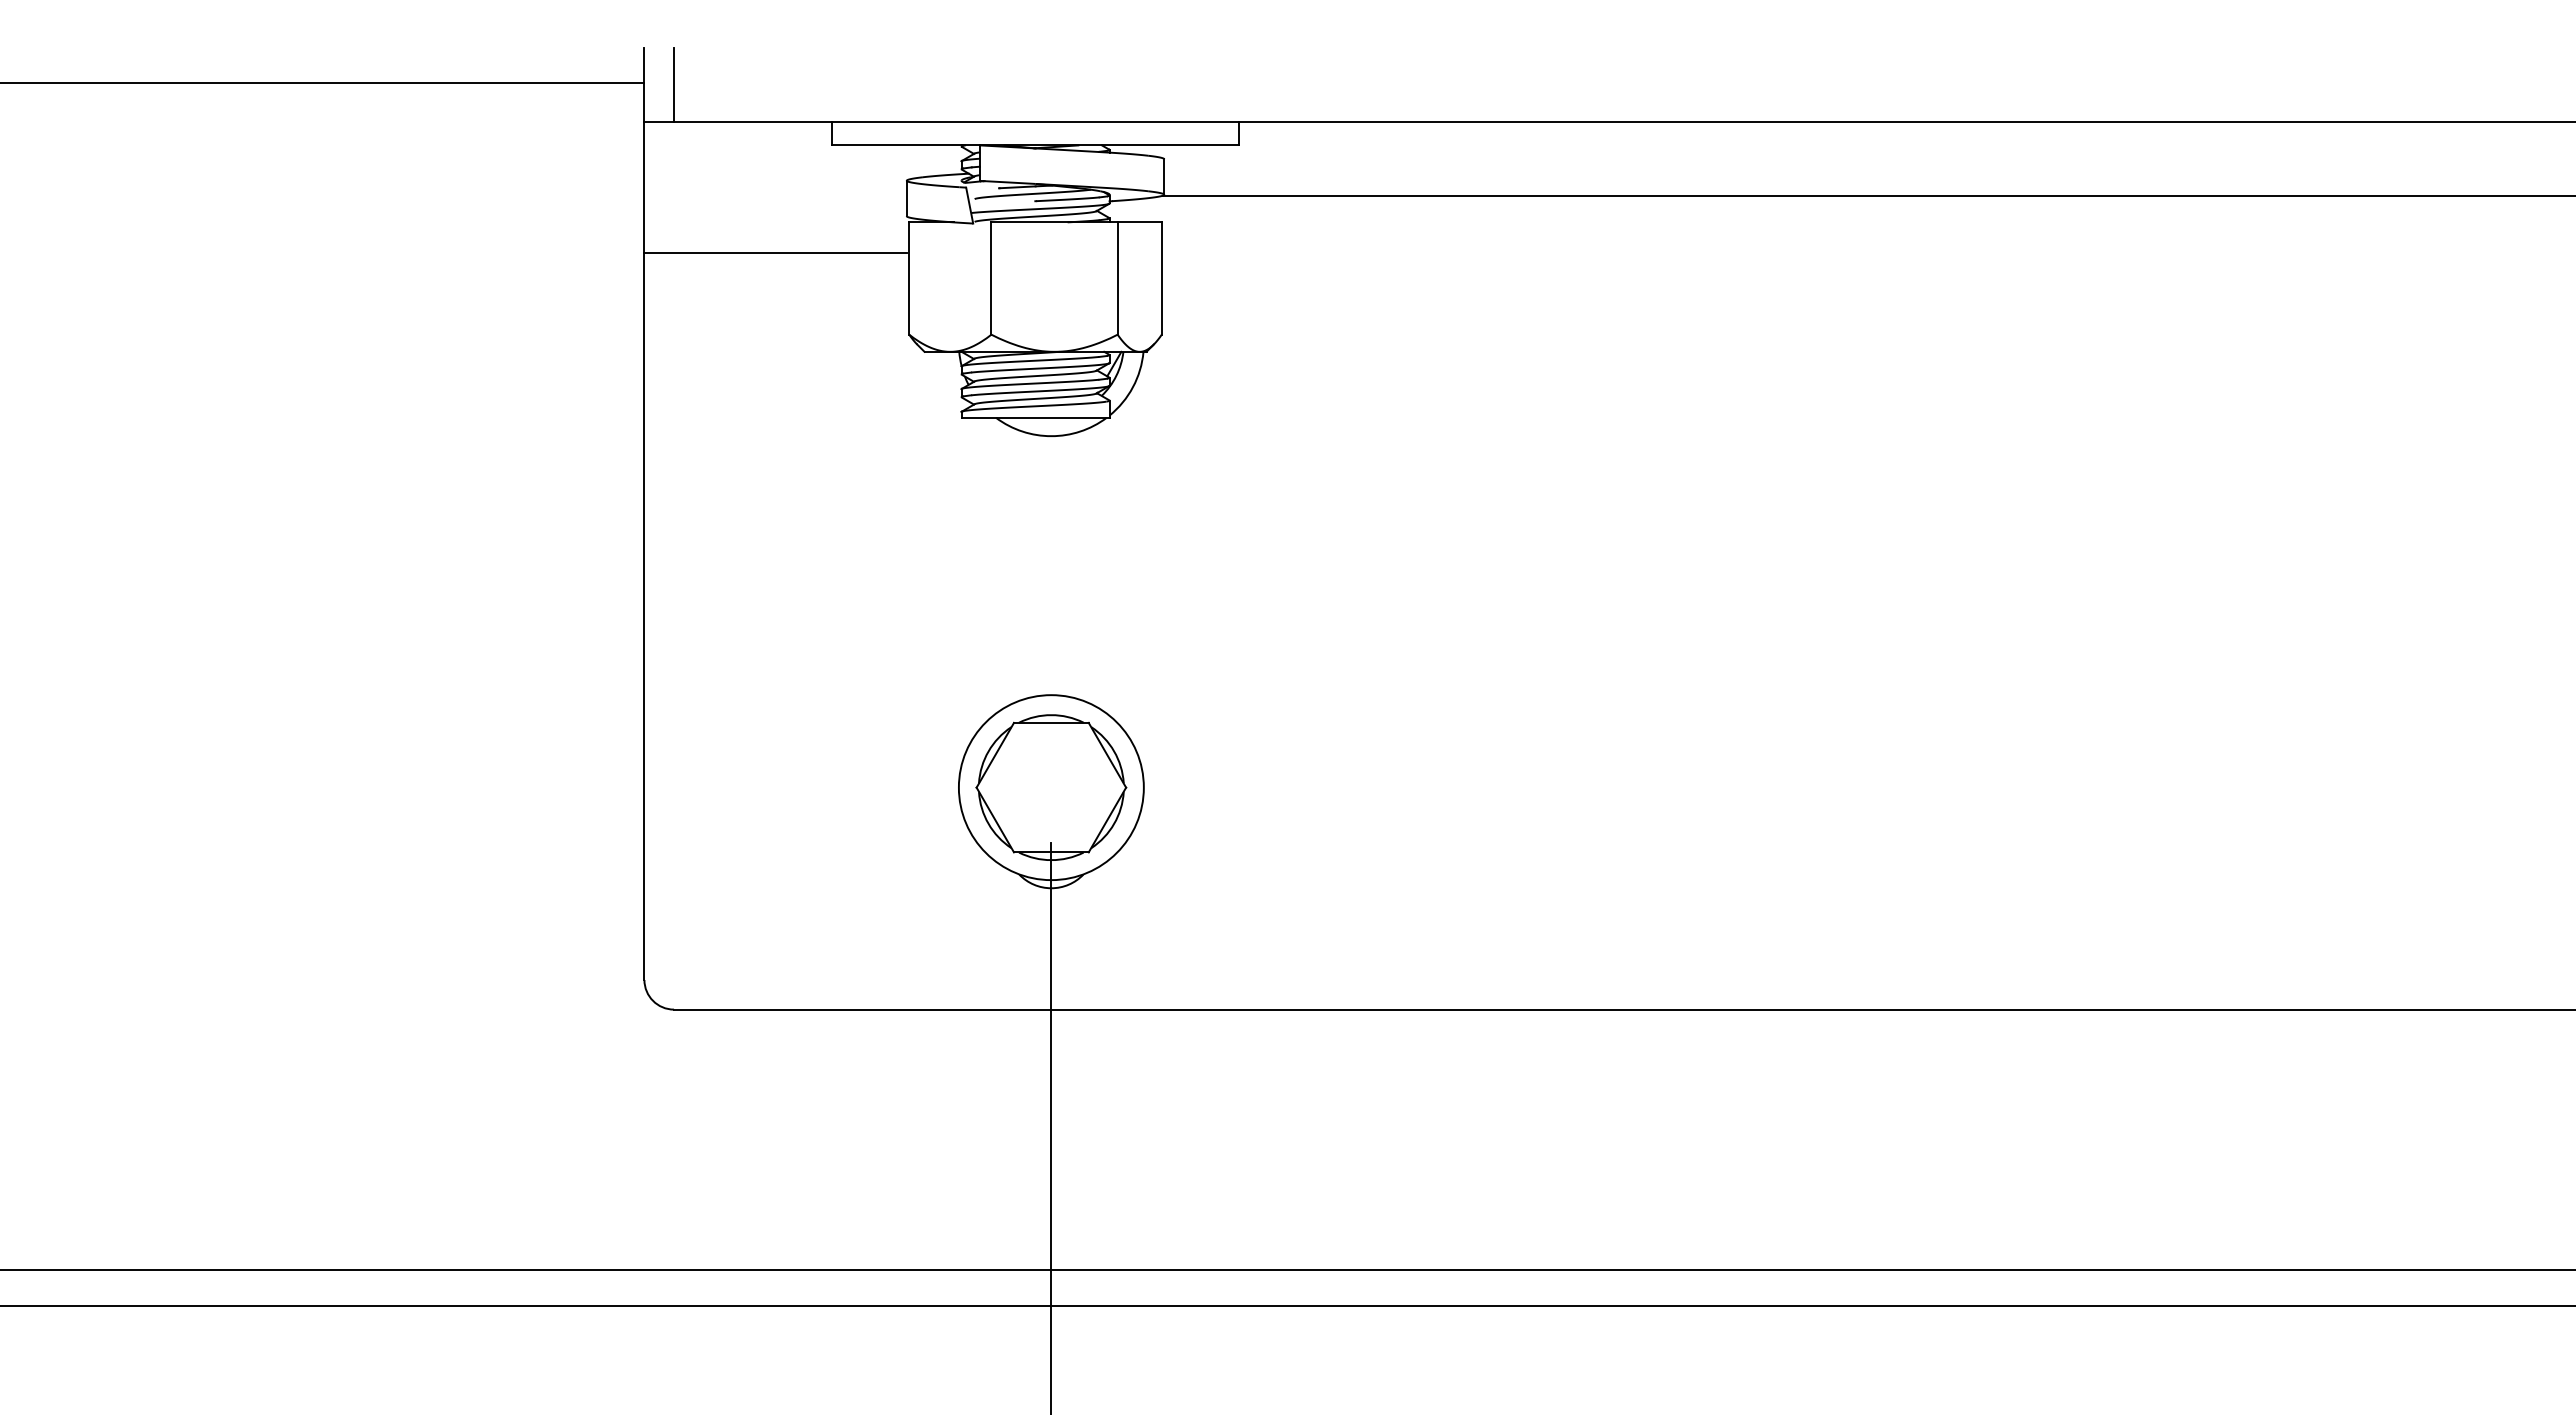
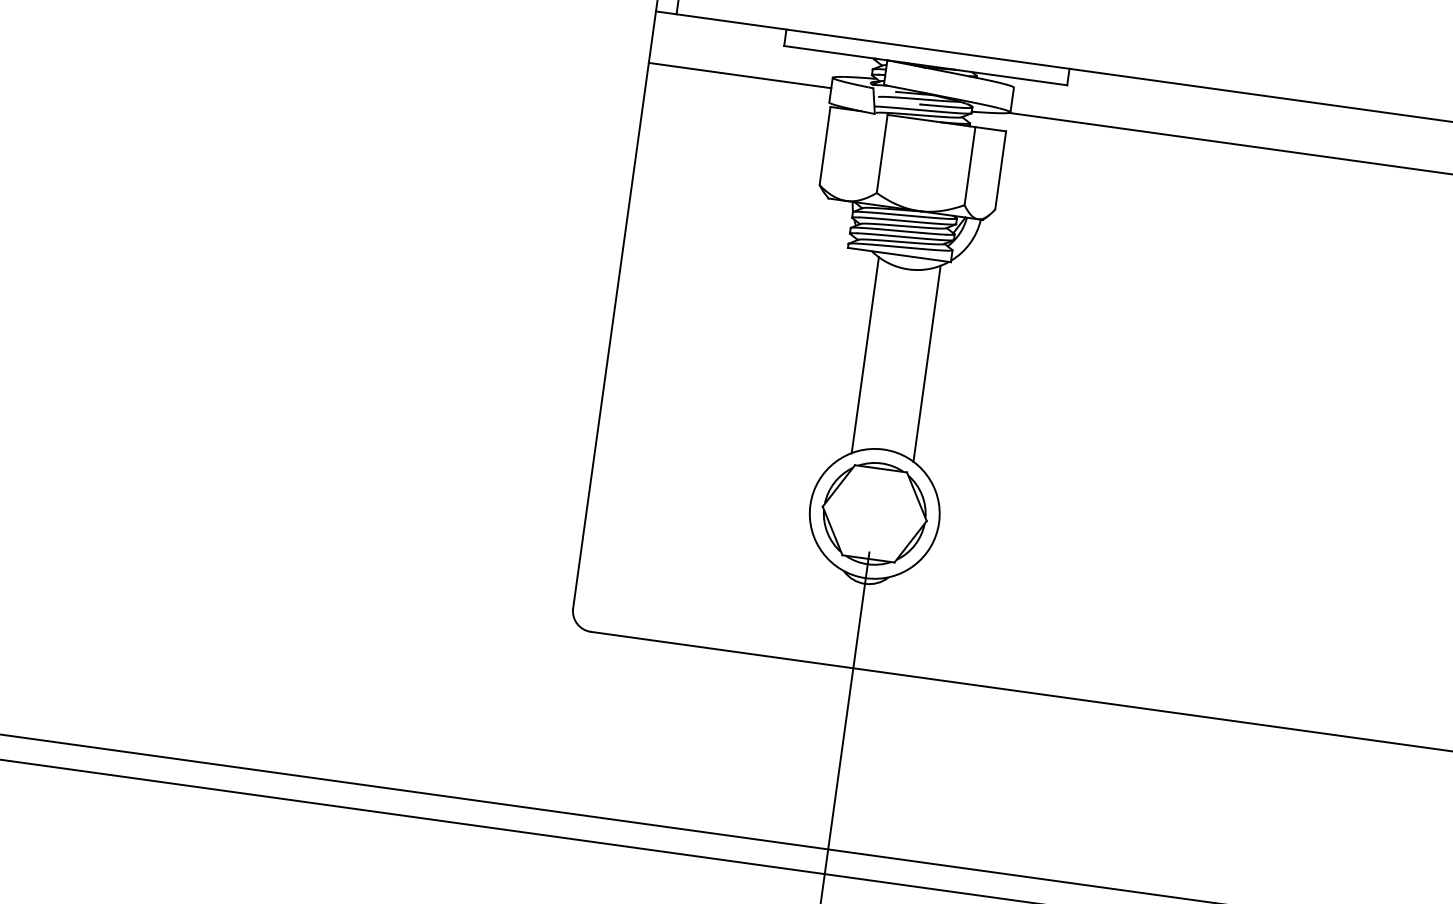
line: (775, 252) -> (740, 75), moved
line: (1006, 565) -> (864, 355), added
line: (1095, 565) -> (926, 363), added

